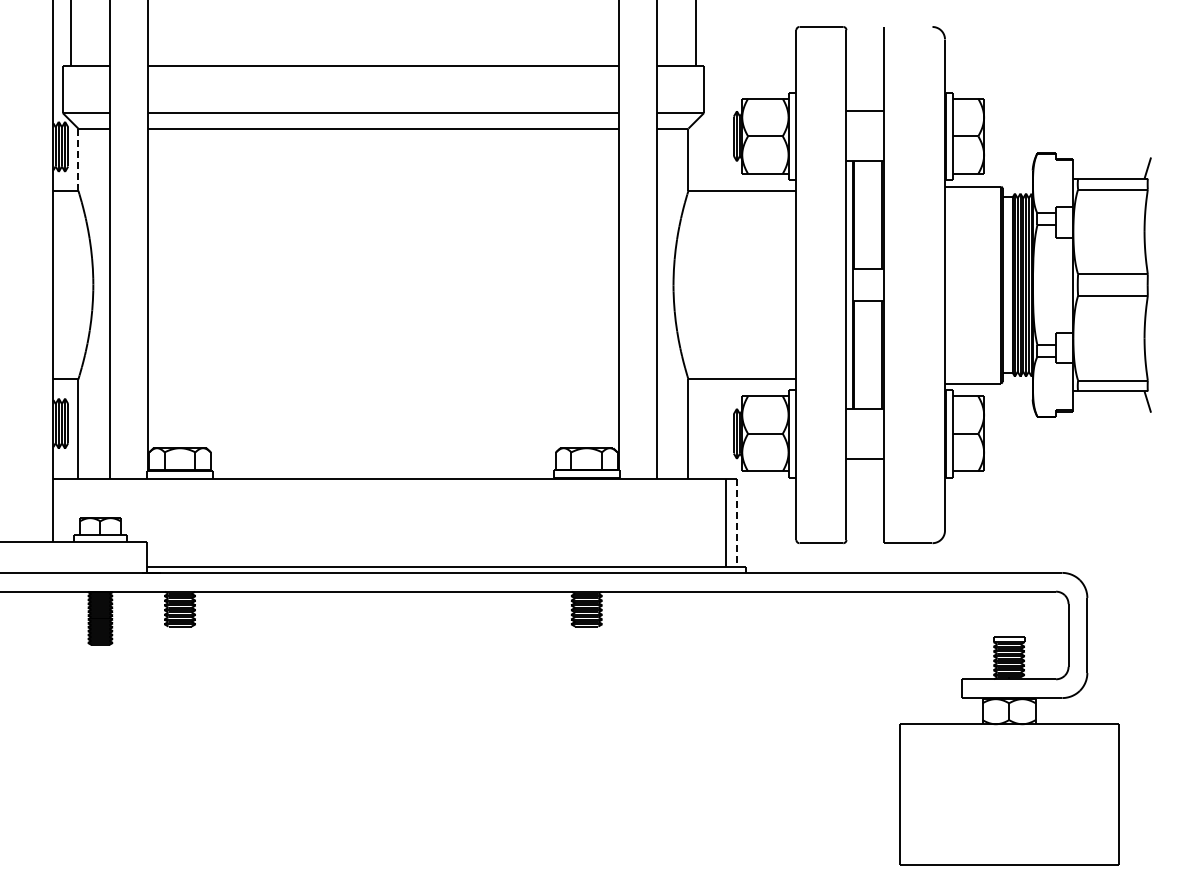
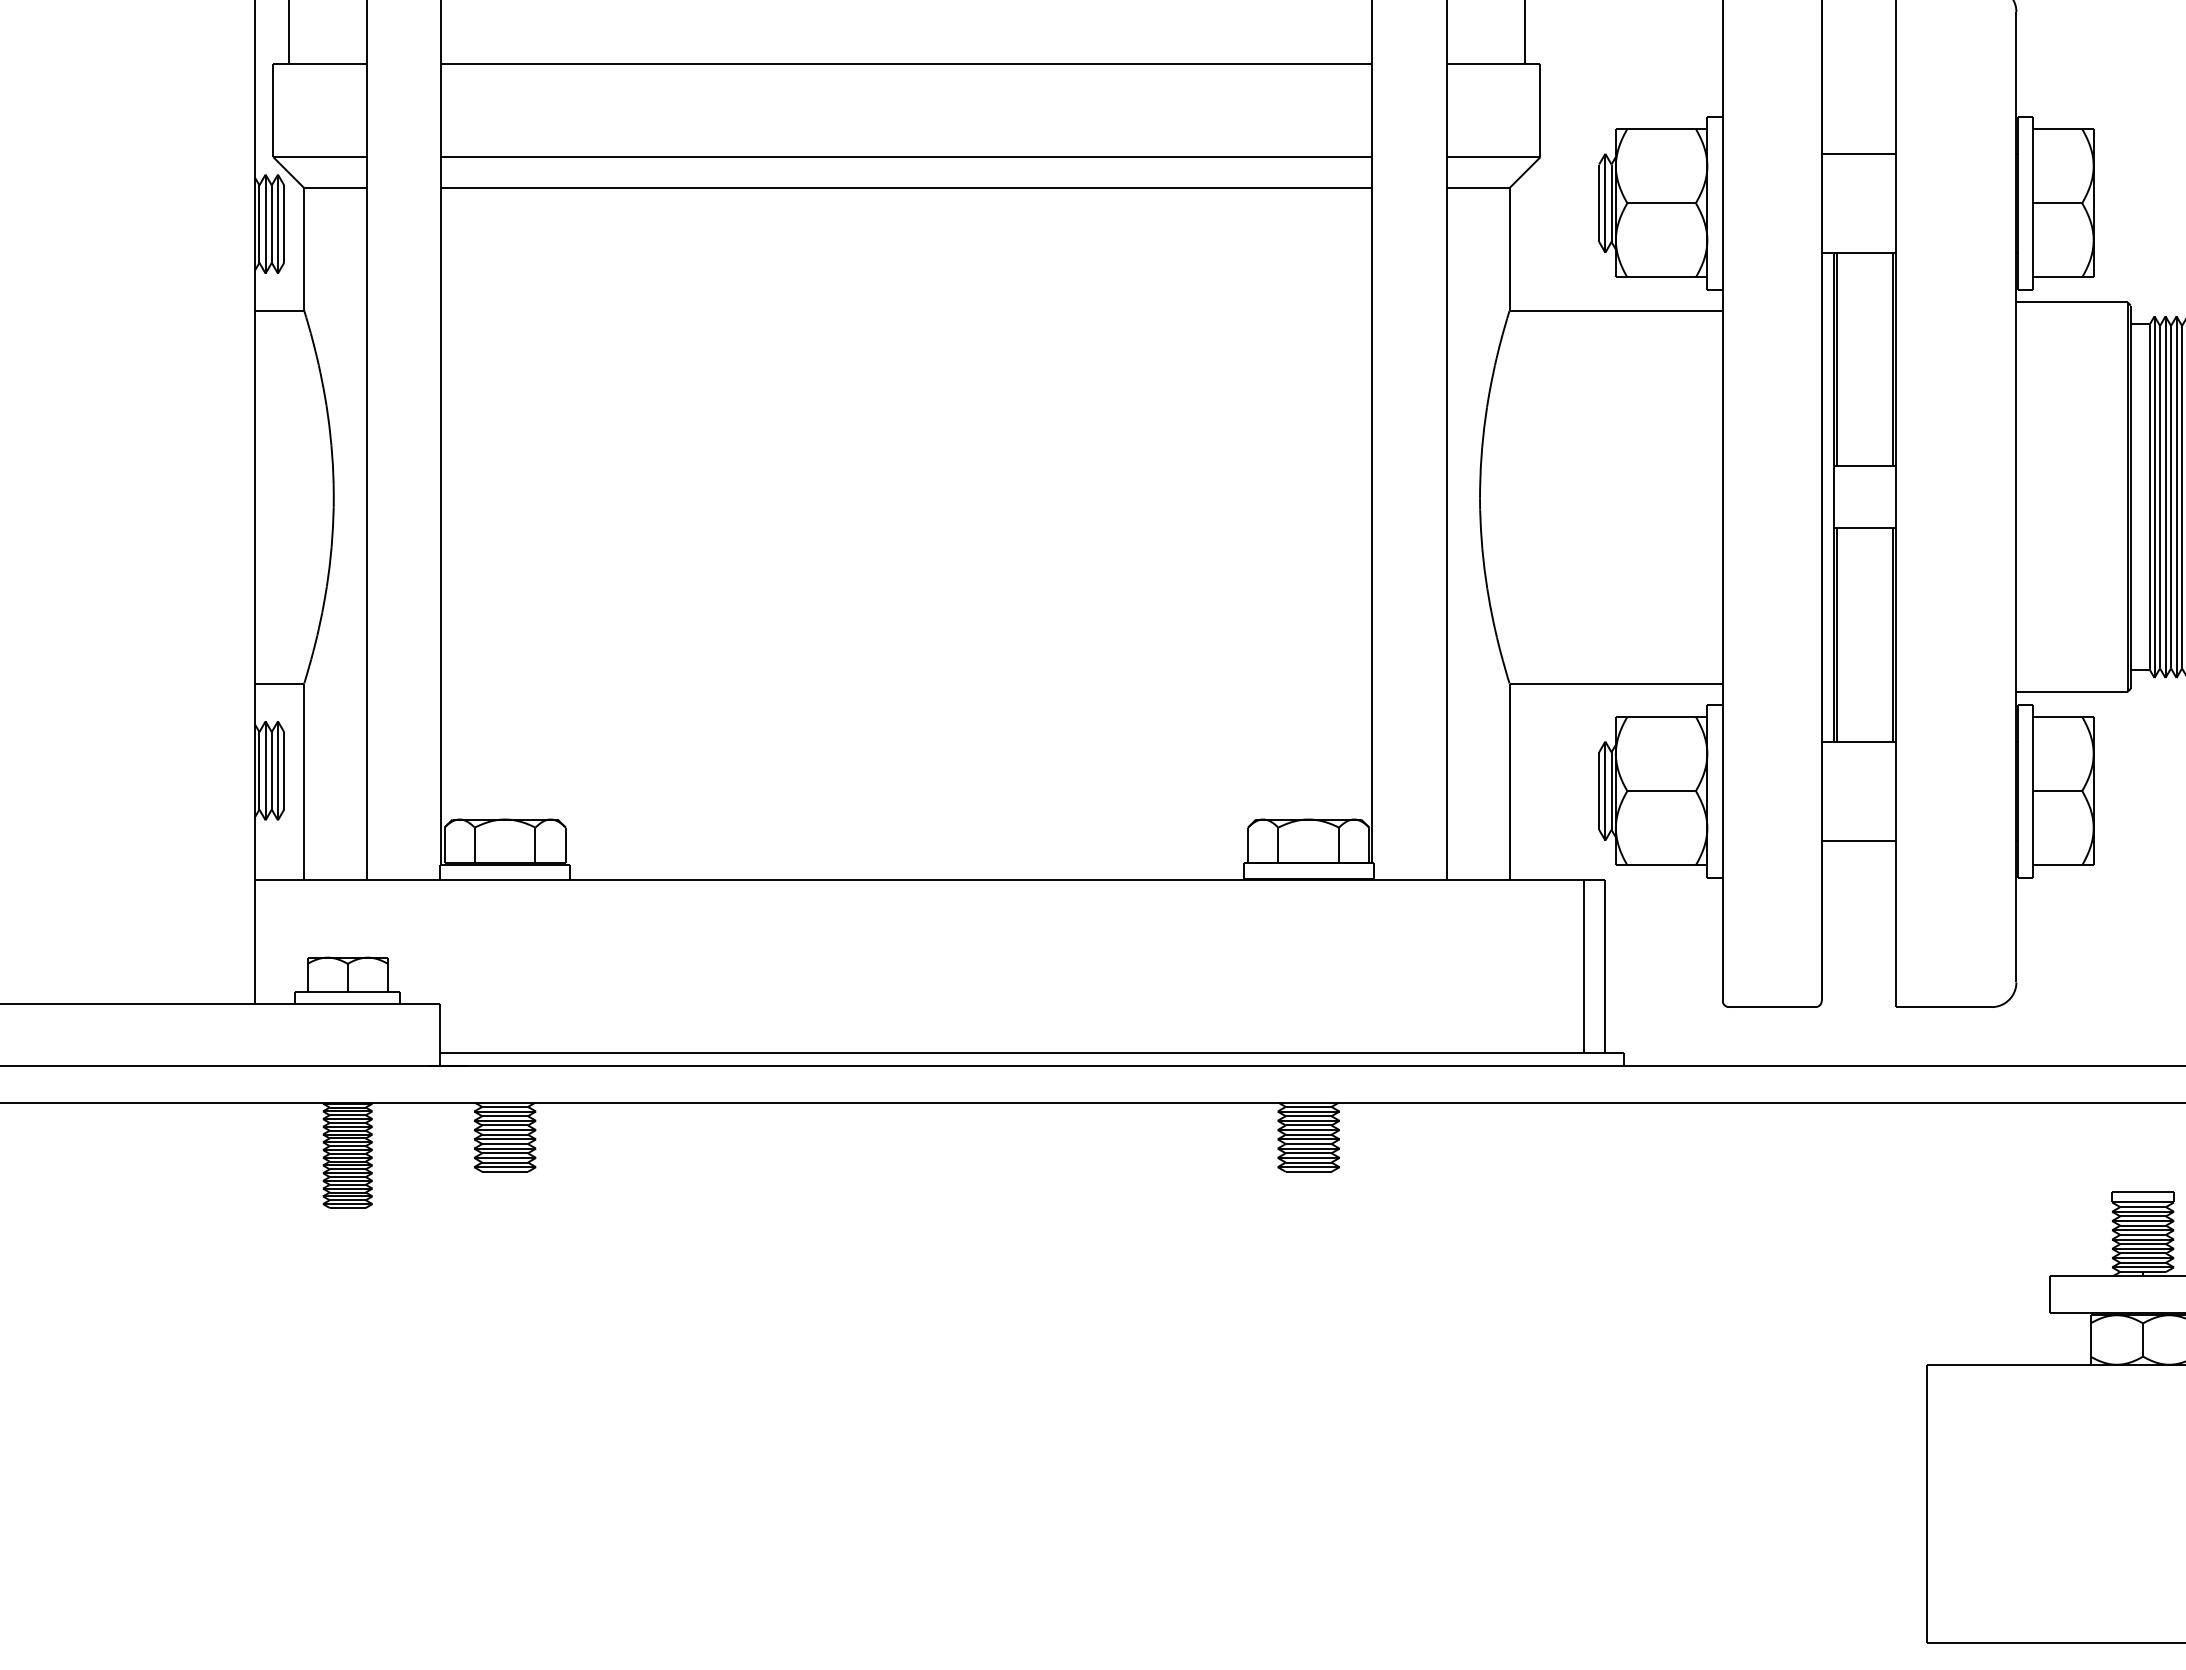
line: (78, 159) -> (304, 249), dashed -> solid
line: (736, 522) -> (1604, 966), dashed -> solid

